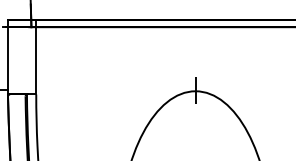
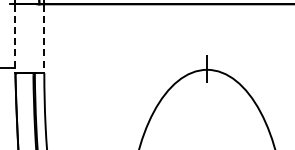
line: (7, 60) -> (14, 38), solid -> dashed
line: (36, 60) -> (44, 38), solid -> dashed

